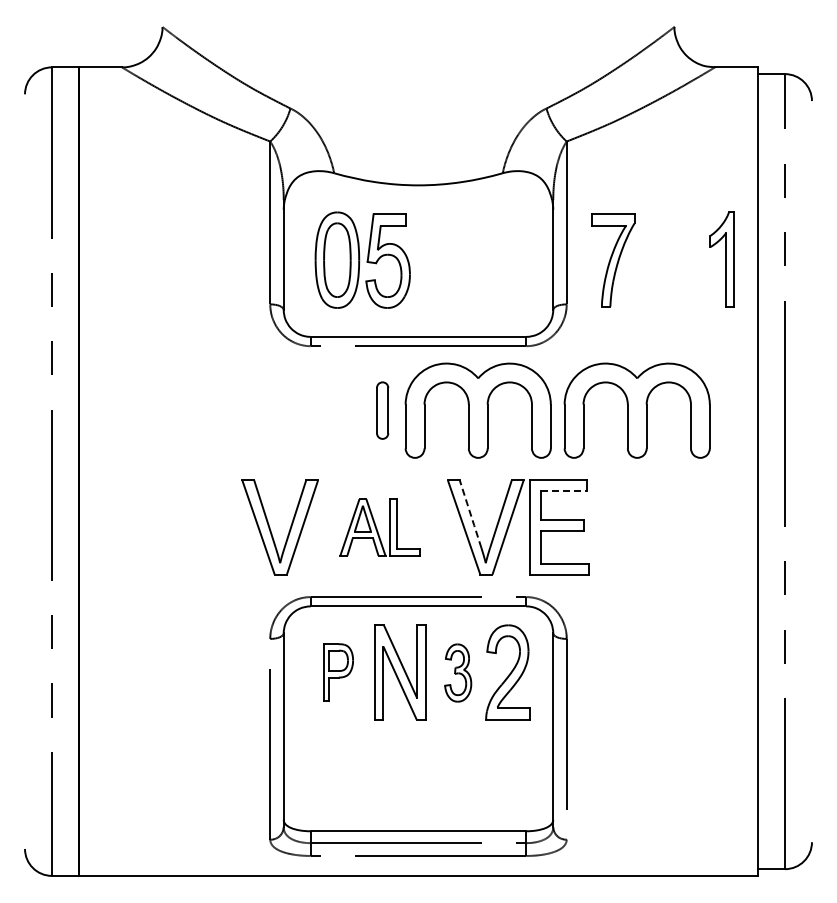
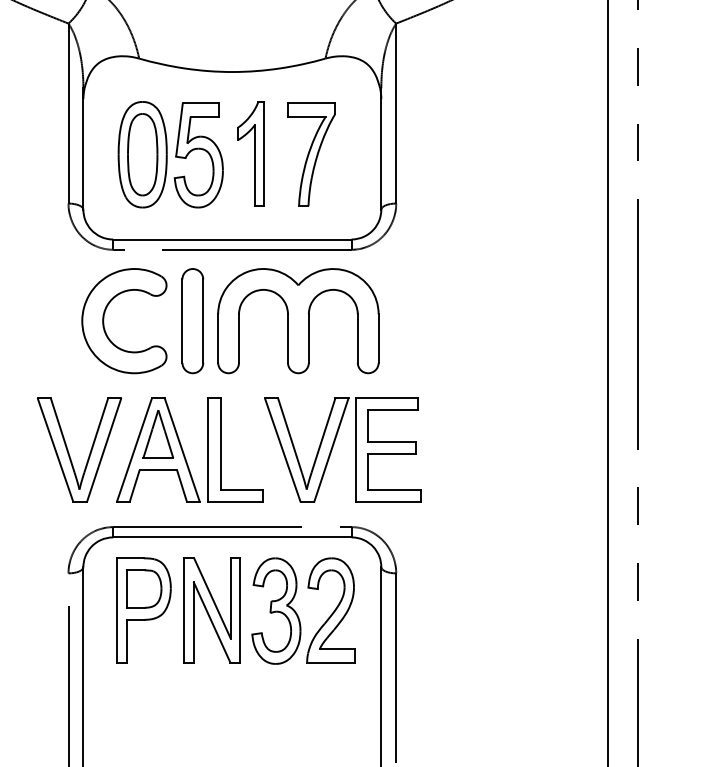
part: (721, 259) -> (250, 153), moved
part: (613, 260) -> (311, 155), moved
part: (302, 410) -> (104, 320), added
part: (382, 410) -> (192, 320), size x1.67
part: (636, 410) -> (473, 320), removed
line: (563, 491) -> (392, 410), dashed -> solid
line: (470, 514) -> (289, 435), dashed -> solid
part: (379, 527) -> (189, 450), size x1.67
part: (338, 672) -> (143, 610), size x1.67
part: (457, 672) -> (275, 610), size x1.67

